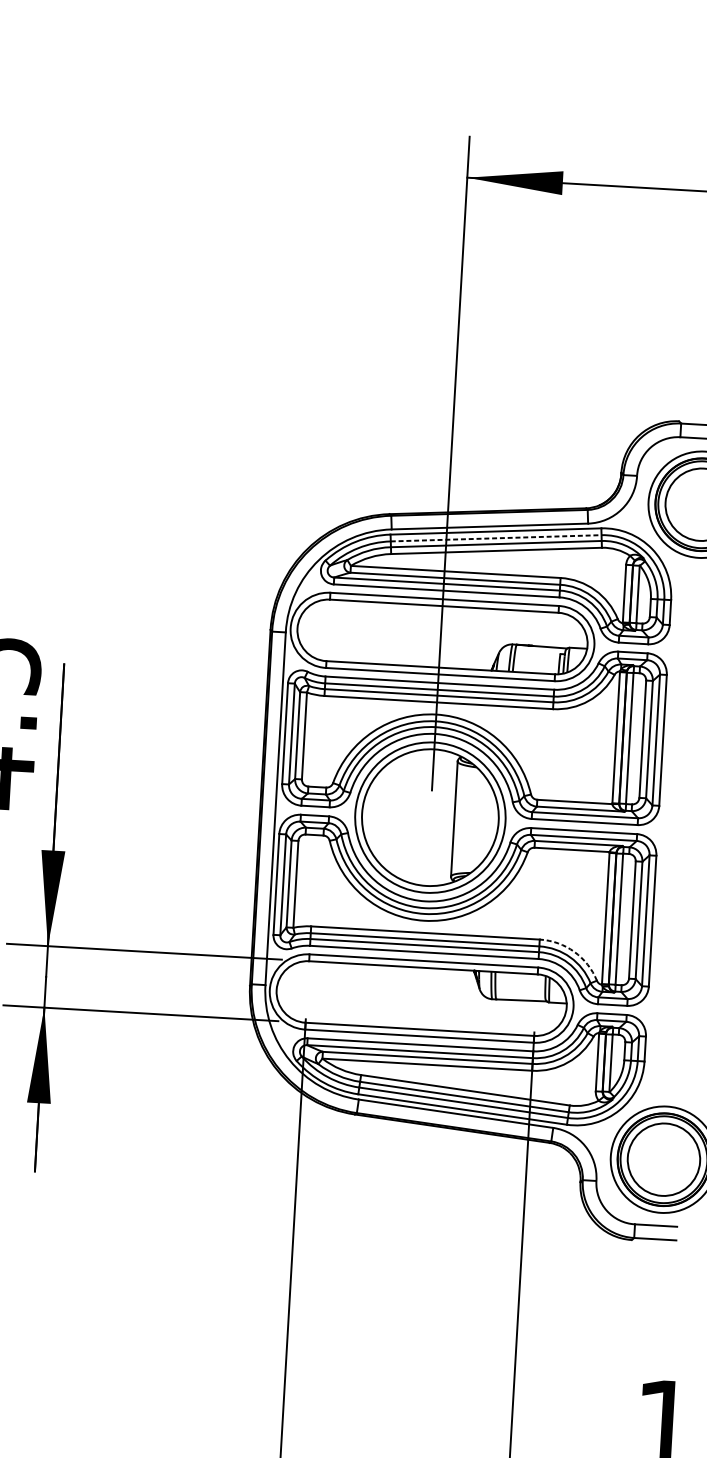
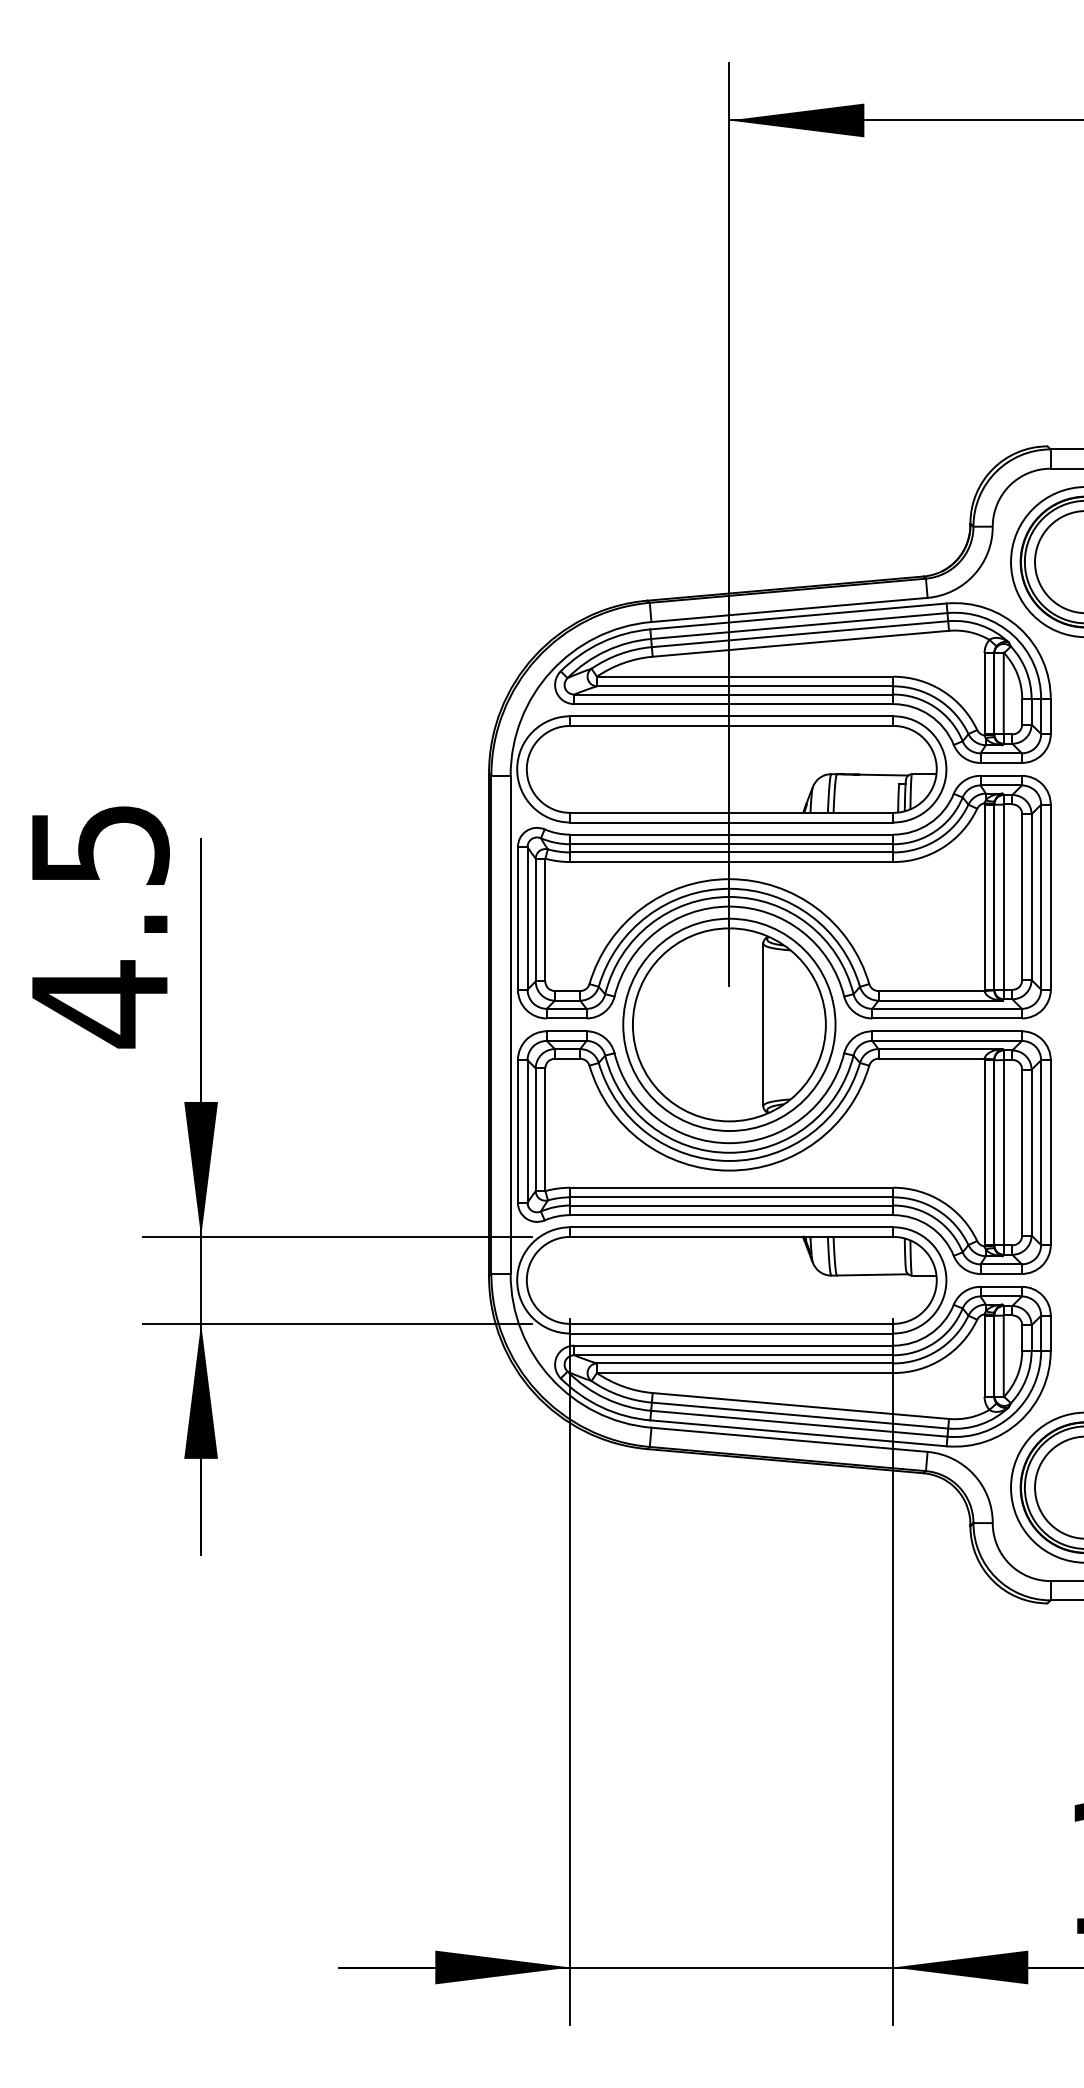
line: (496, 538) -> (799, 626), dashed -> solid
arc: (573, 952) -> (942, 1202), dashed -> solid

